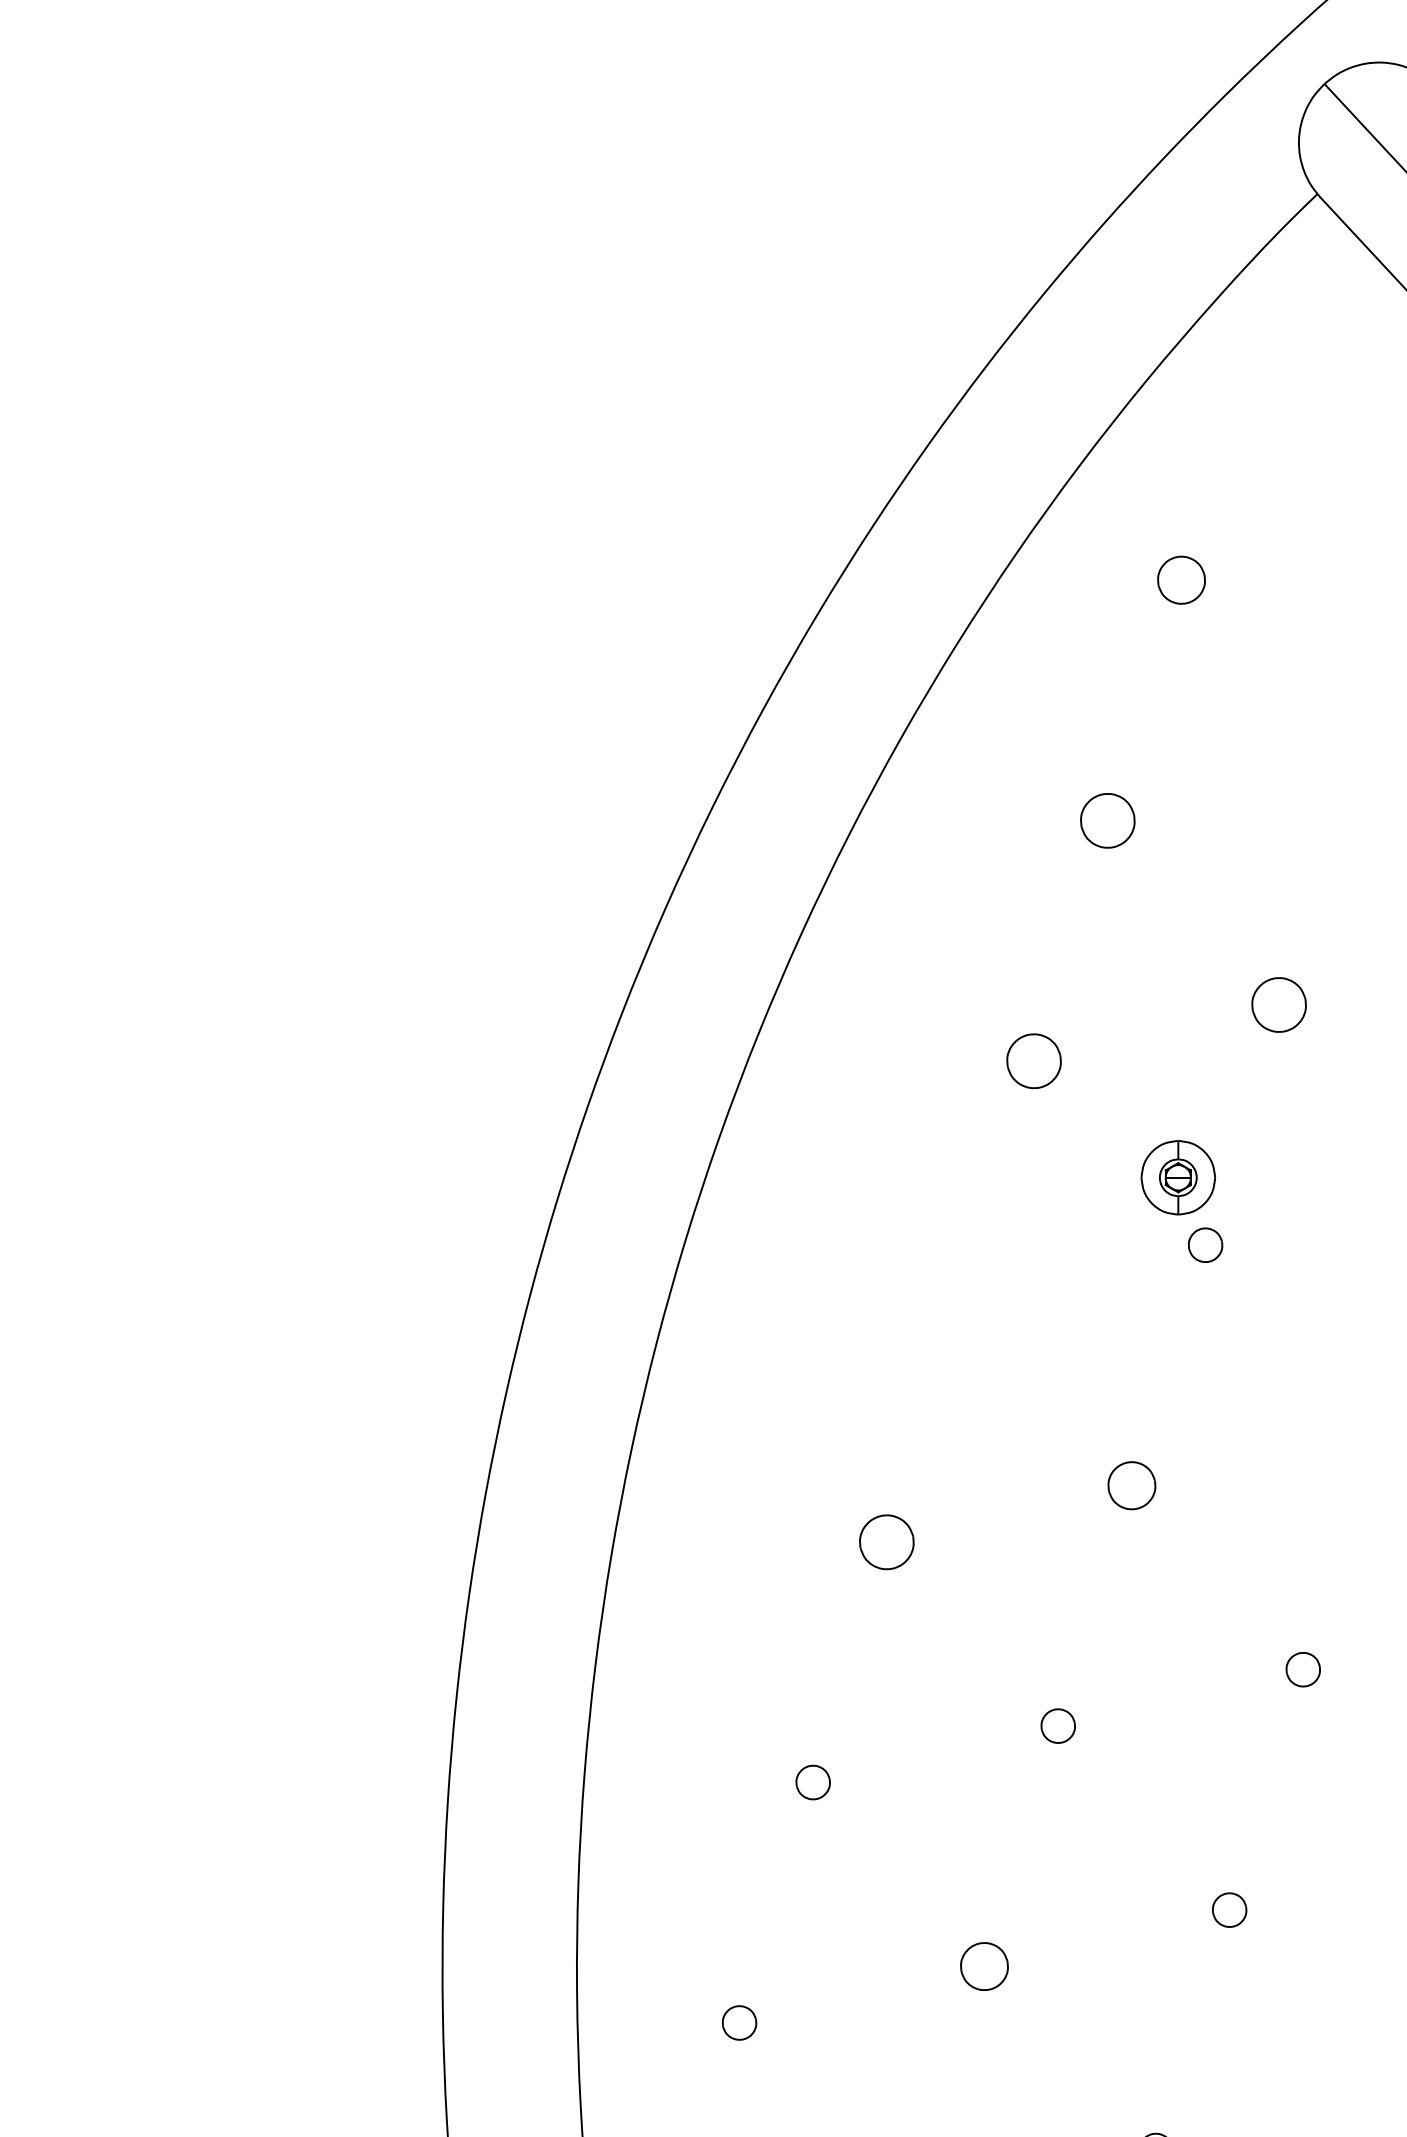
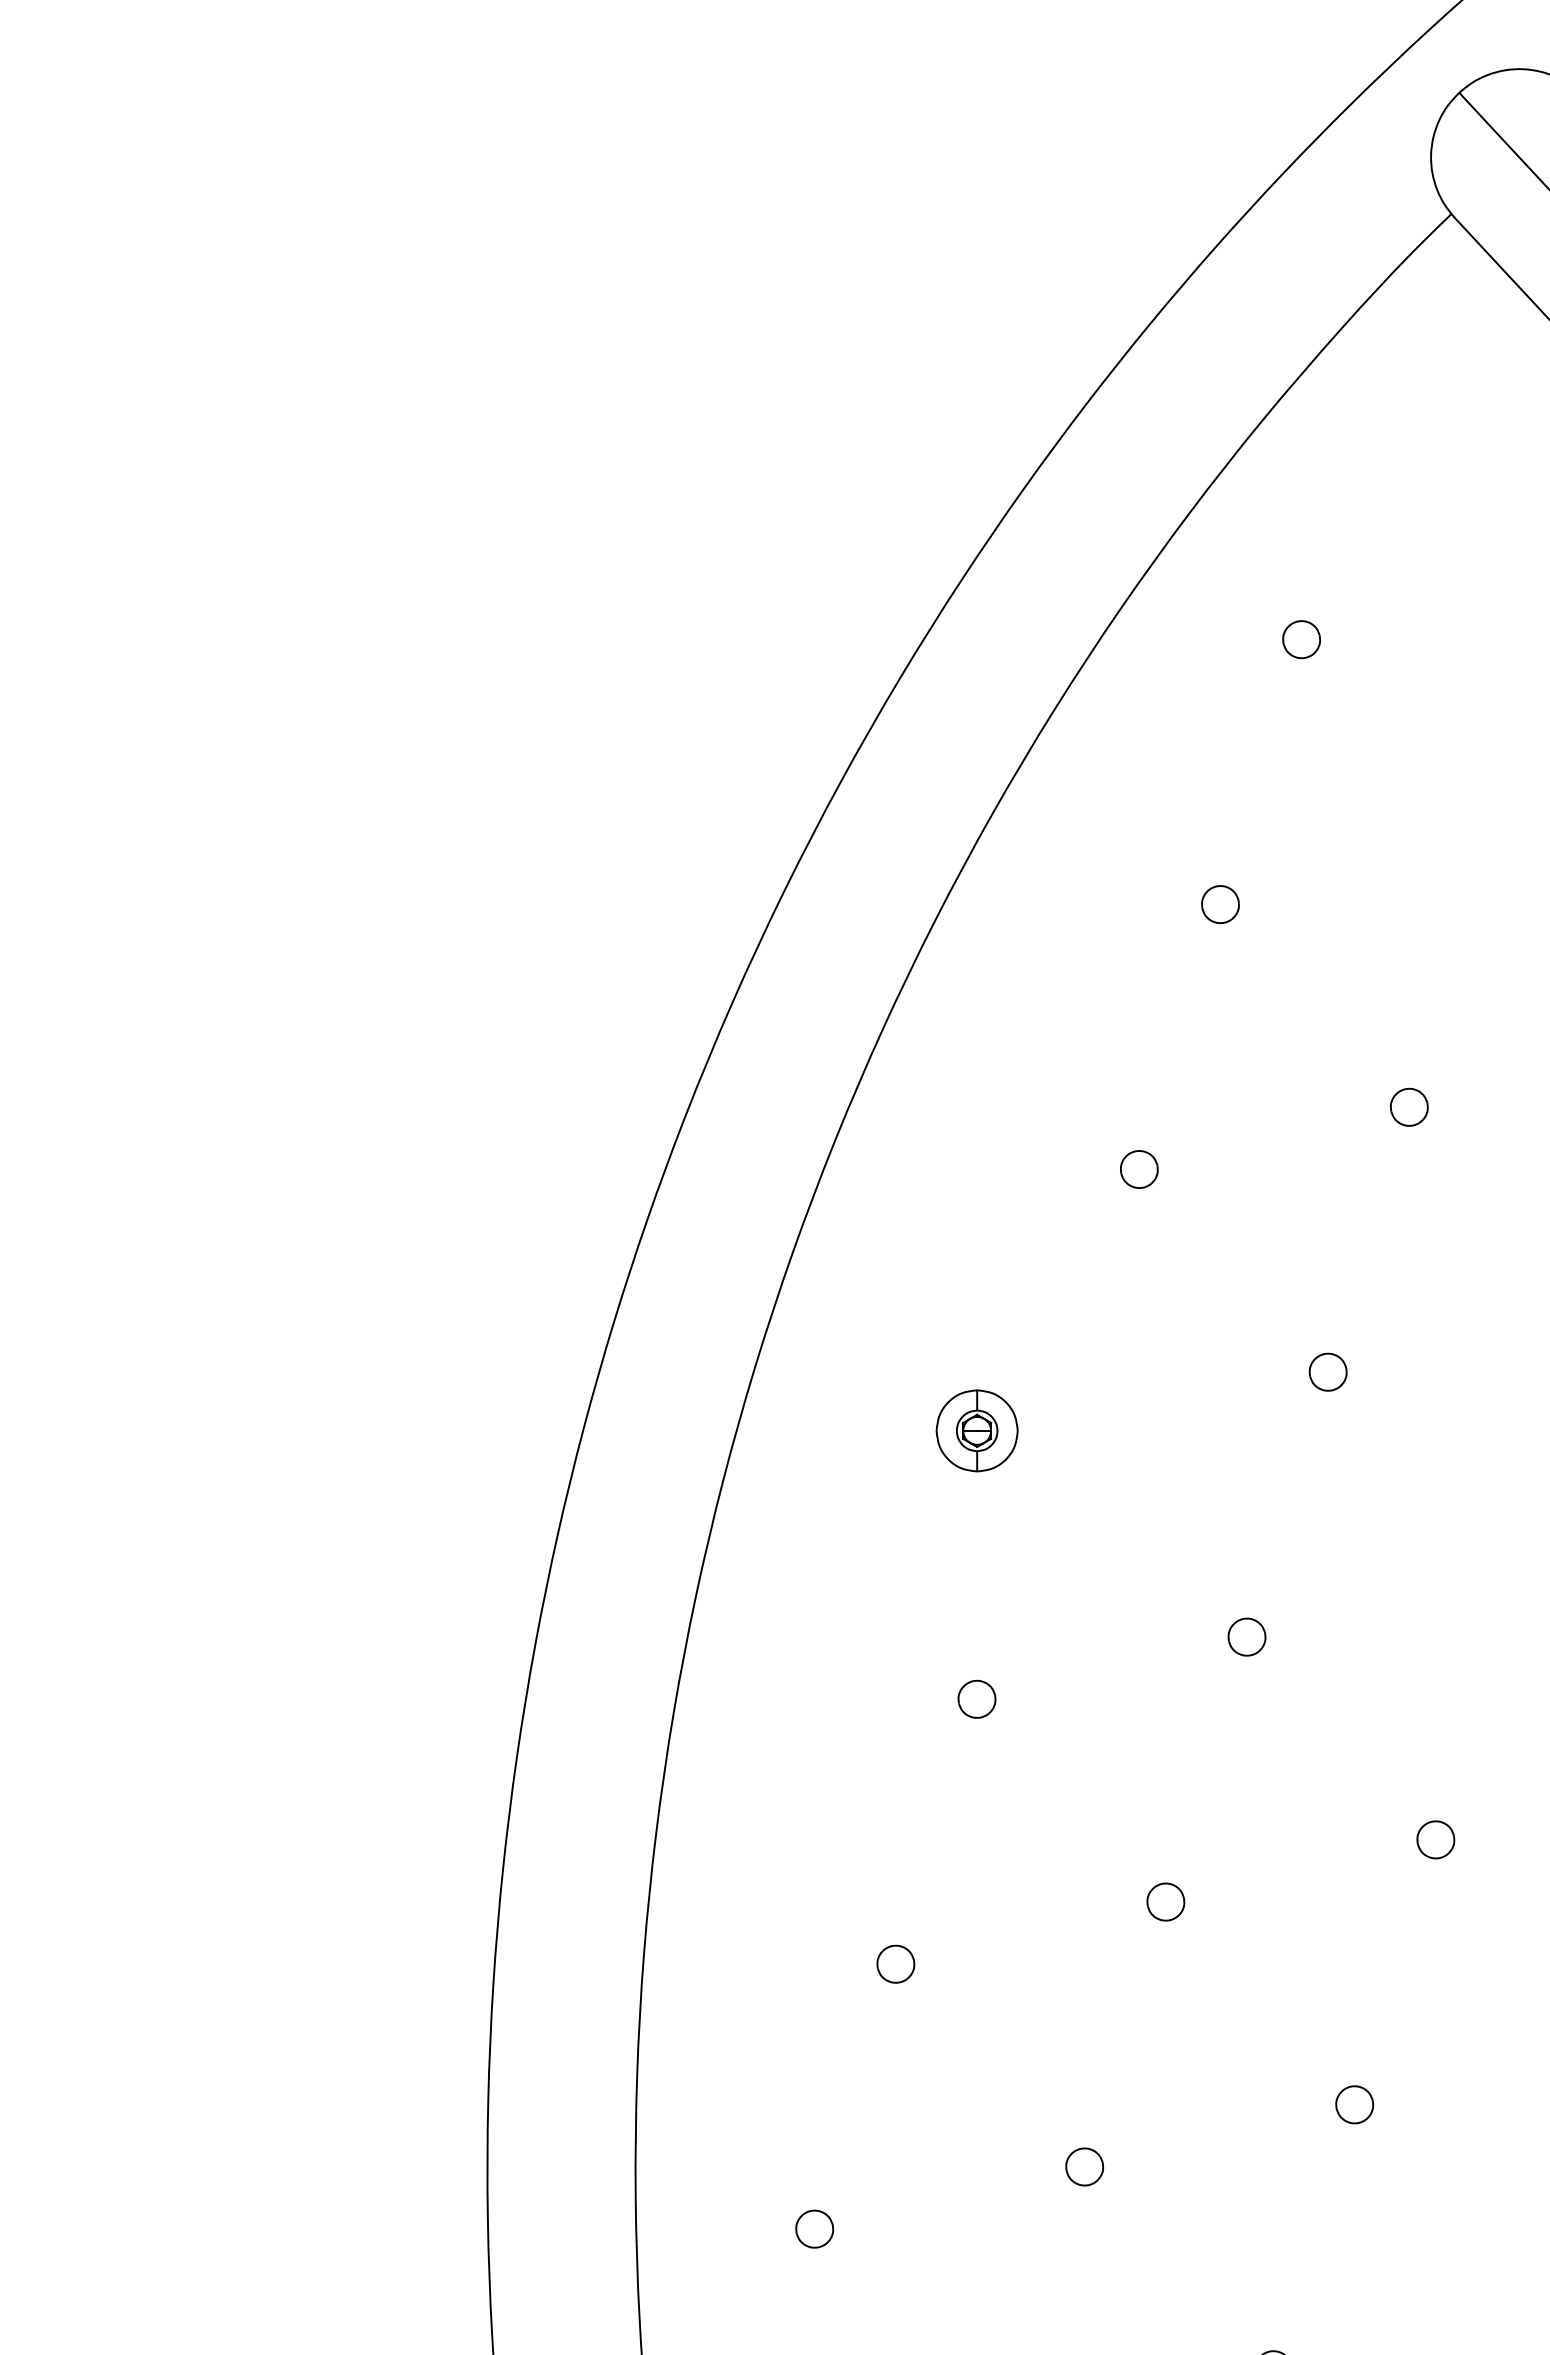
part: (1181, 580) -> (1301, 639), size x0.71
part: (1107, 820) -> (1220, 904), size x0.62
part: (1279, 1004) -> (1409, 1106), size x0.62
part: (1034, 1061) -> (1139, 1169), size x0.62
part: (1177, 1177) -> (976, 1430), moved
part: (1131, 1485) -> (1246, 1636), size x0.71
part: (886, 1541) -> (976, 1698), size x0.62
part: (984, 1966) -> (1084, 2166), size x0.71

